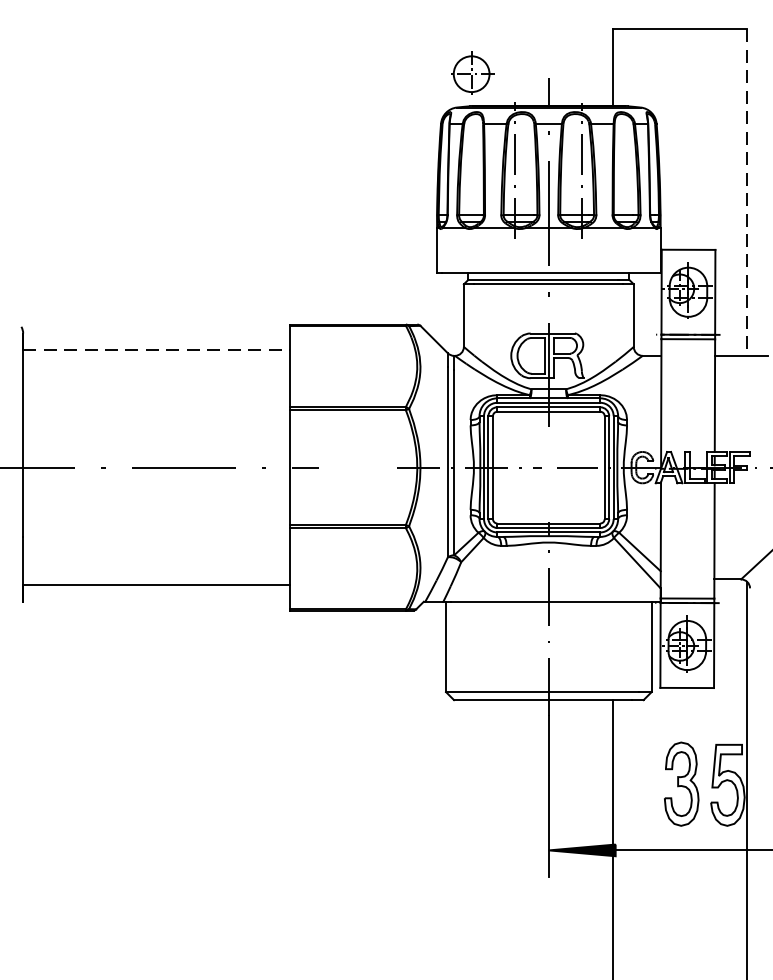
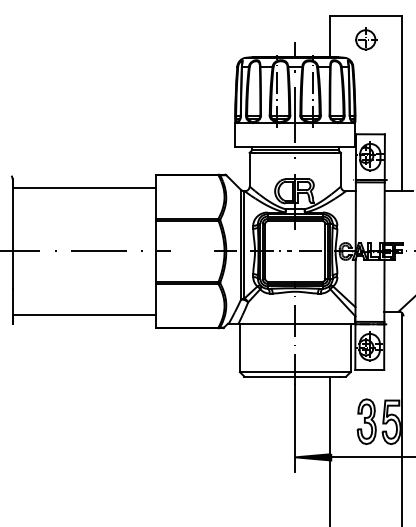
part: (472, 71) -> (366, 38), moved
line: (746, 192) -> (401, 103), dashed -> solid
line: (156, 350) -> (84, 188), dashed -> solid

